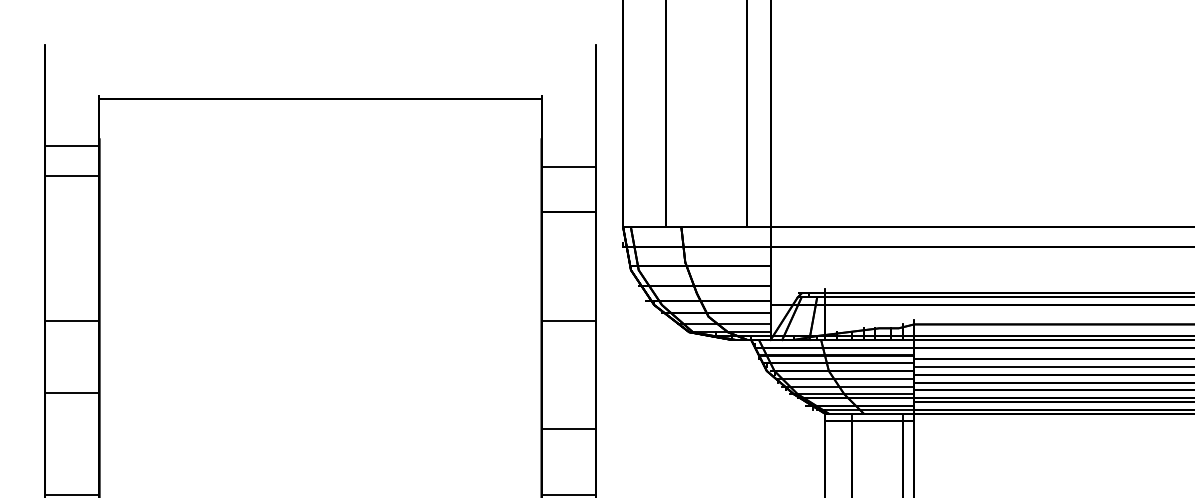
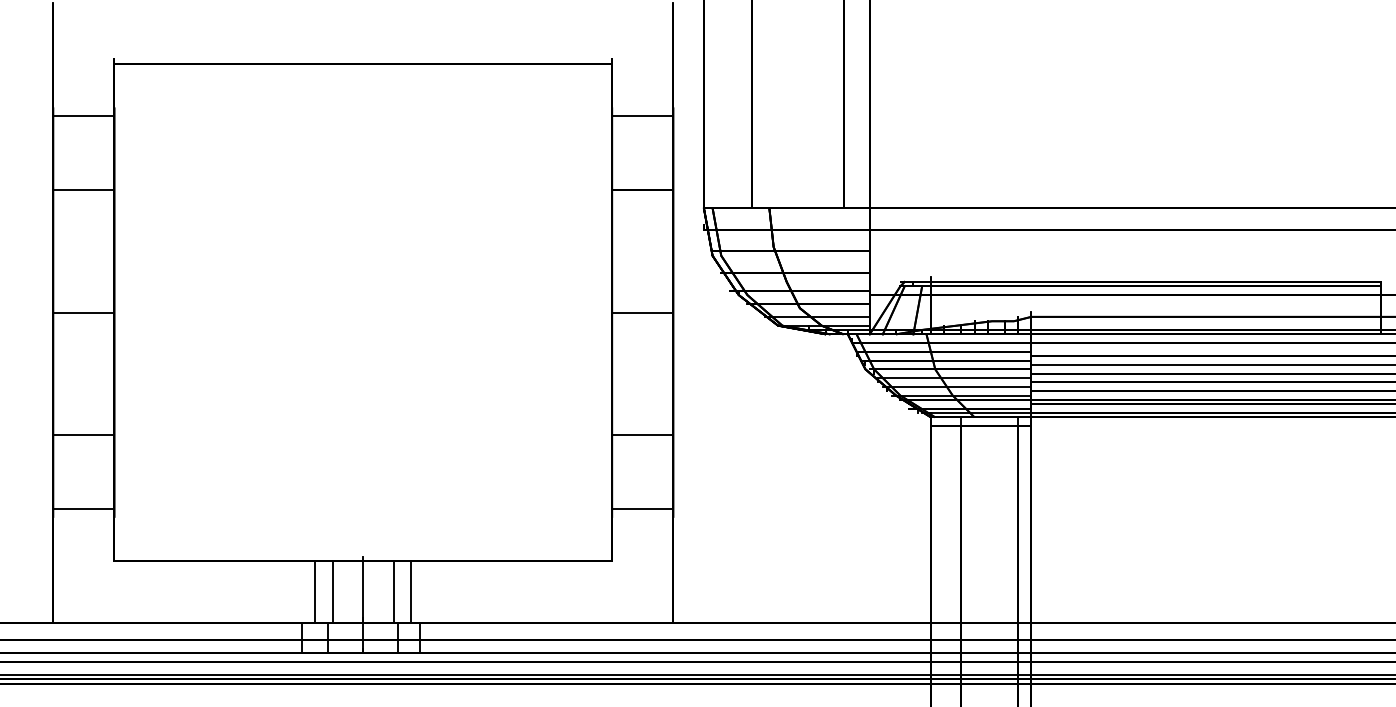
line: (568, 167) -> (642, 116), moved
line: (71, 176) -> (83, 190), moved
line: (71, 392) -> (83, 434), moved

